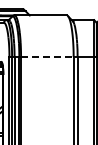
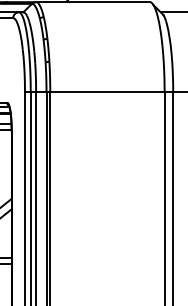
line: (47, 56) -> (107, 91), dashed -> solid

